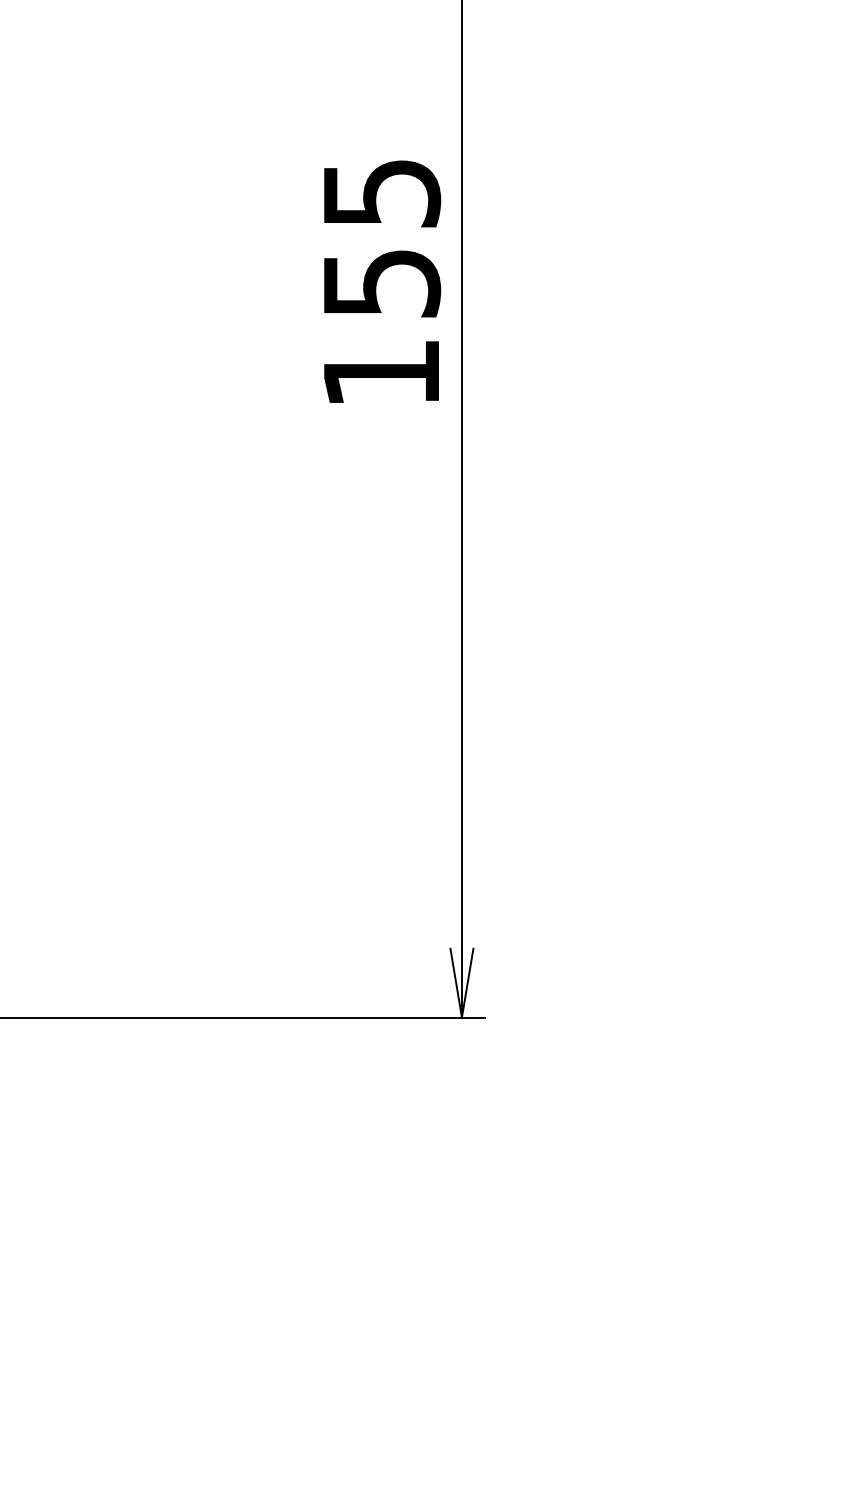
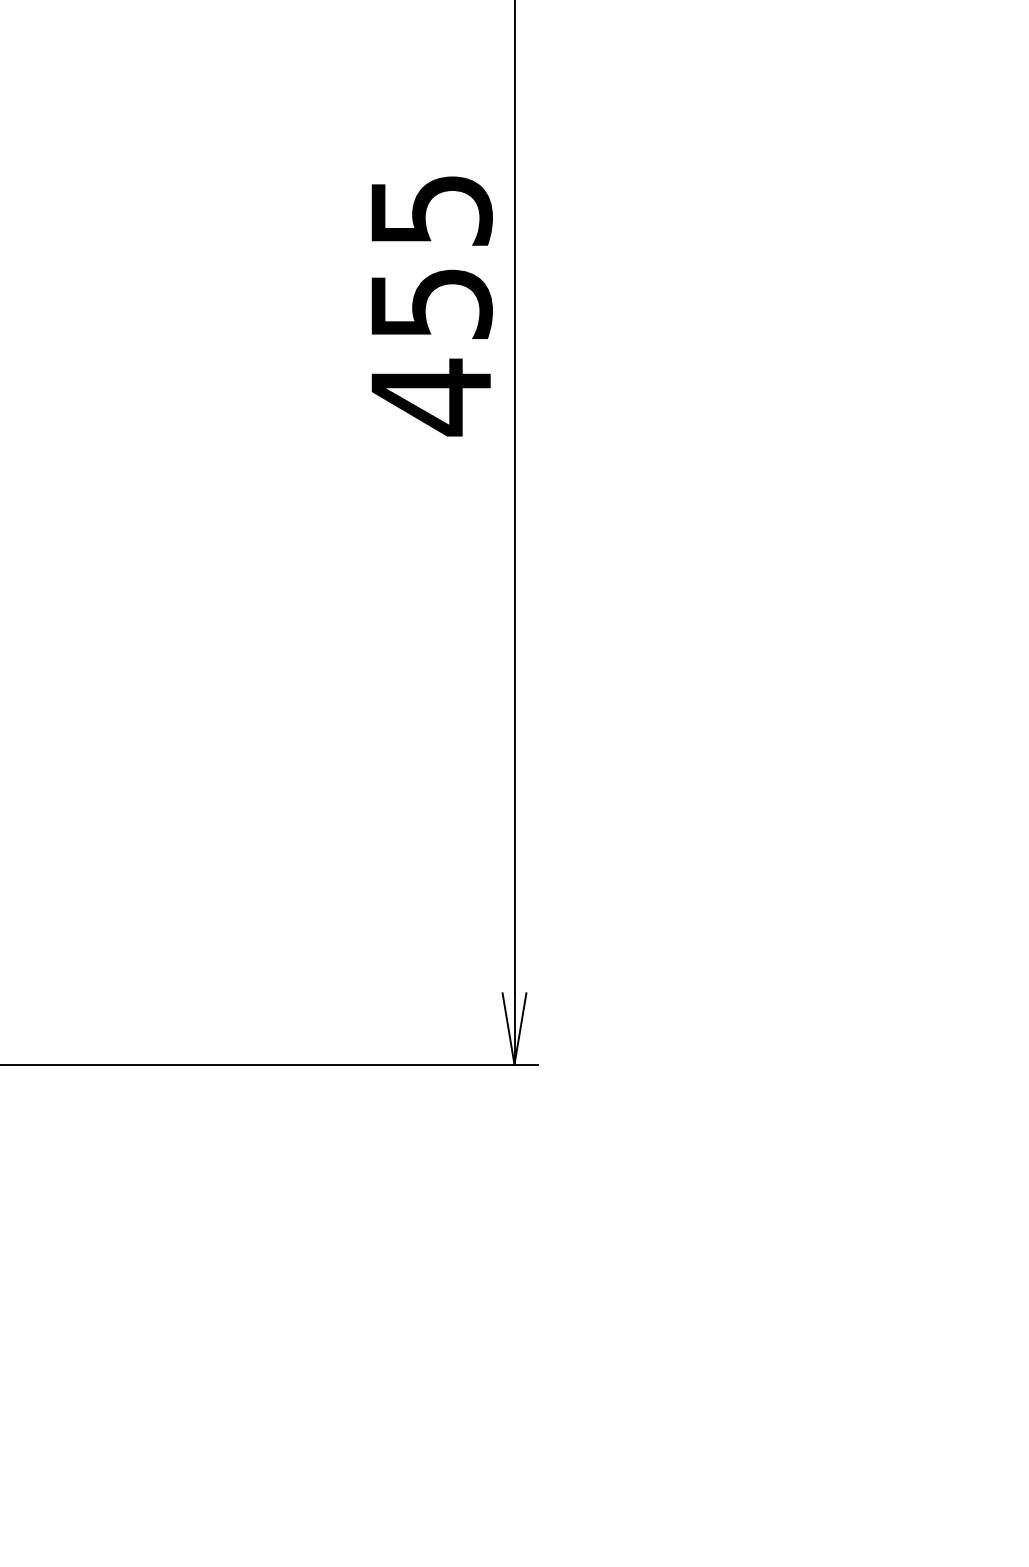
text: (380, 373) -> (430, 397), 155 -> 455

